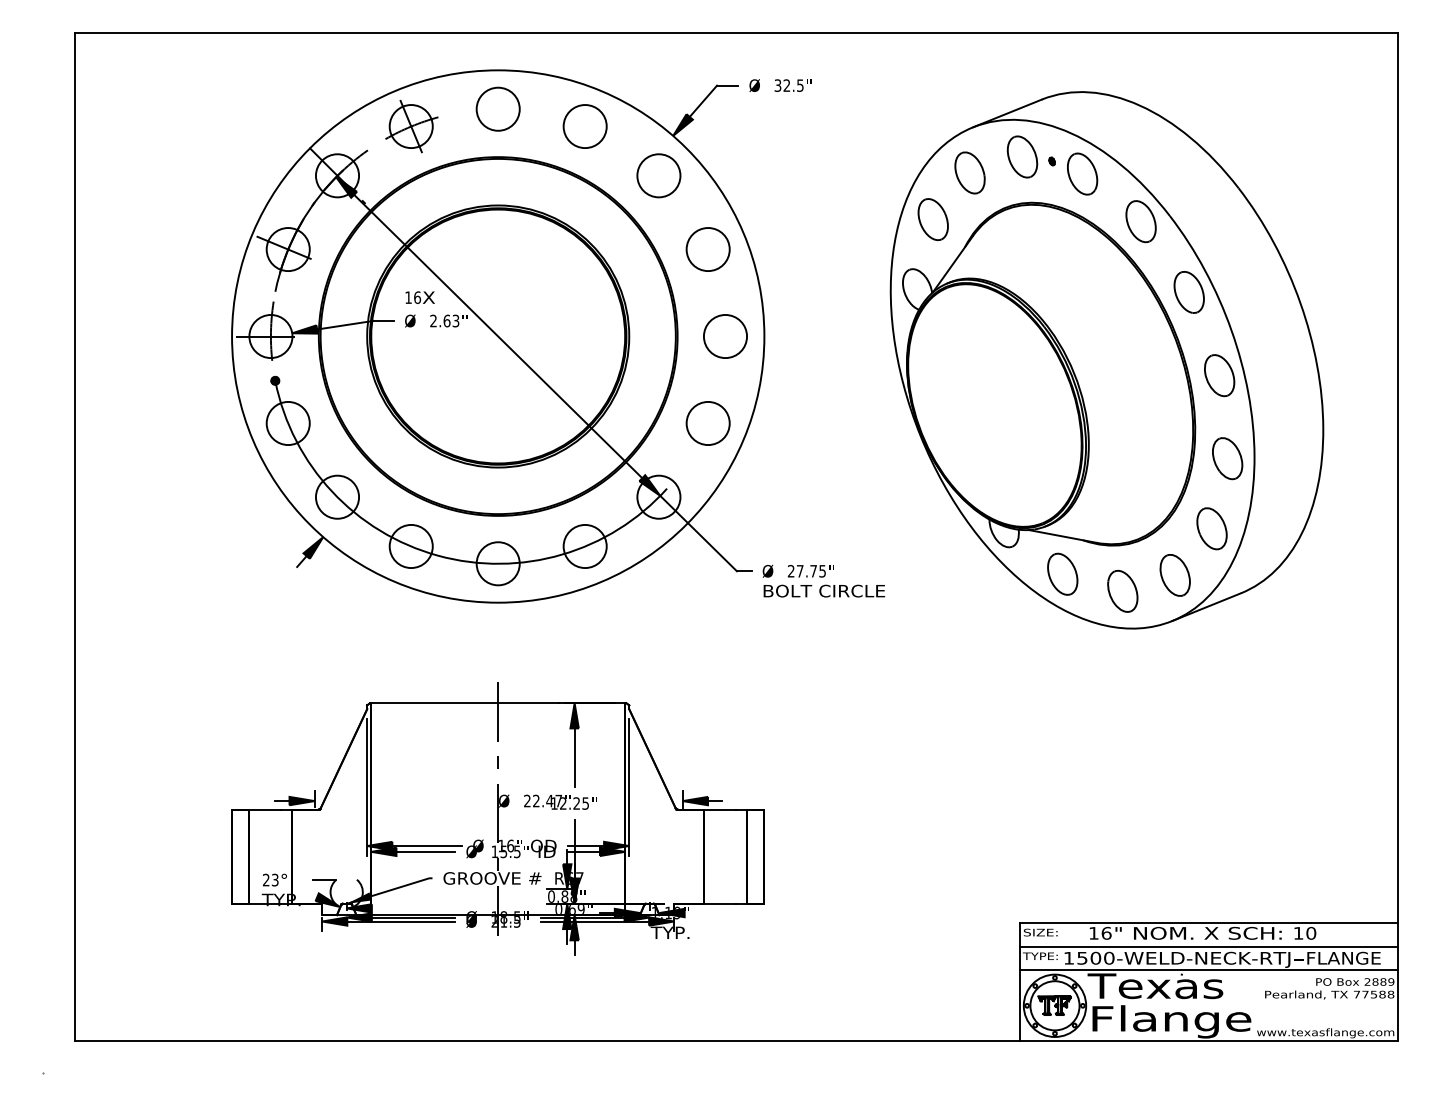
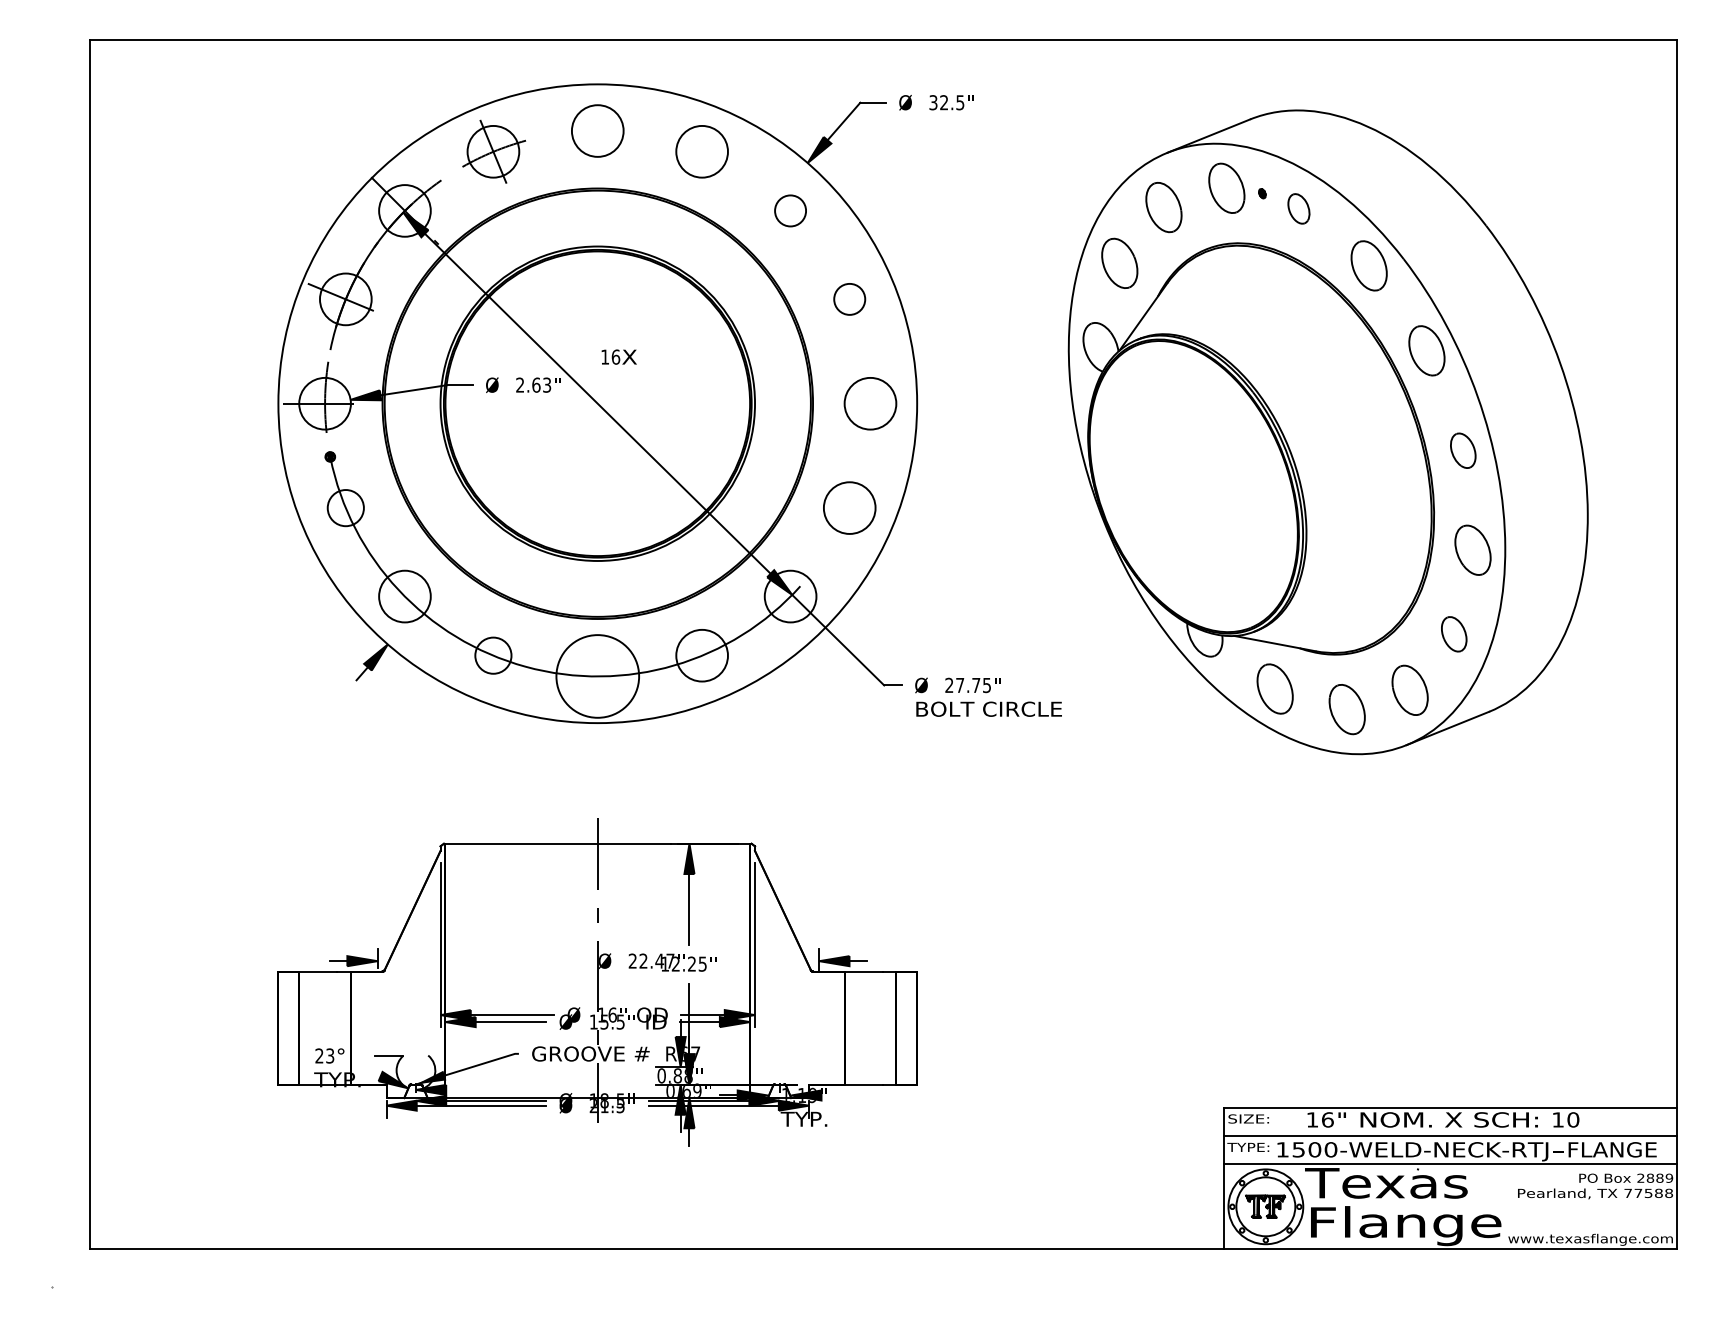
part: (1082, 173) -> (1298, 208), size x0.6
circle: (658, 175) -> (790, 210), size x0.6
circle: (707, 249) -> (849, 299), size x0.6
text: (419, 297) -> (618, 356), moved
part: (1218, 375) -> (1462, 450), size x0.7
circle: (287, 422) -> (345, 507), size x0.7
part: (1211, 527) -> (1453, 633), size x0.7
circle: (411, 546) -> (493, 655), size x0.7
circle: (497, 563) -> (597, 676), size x1.6

